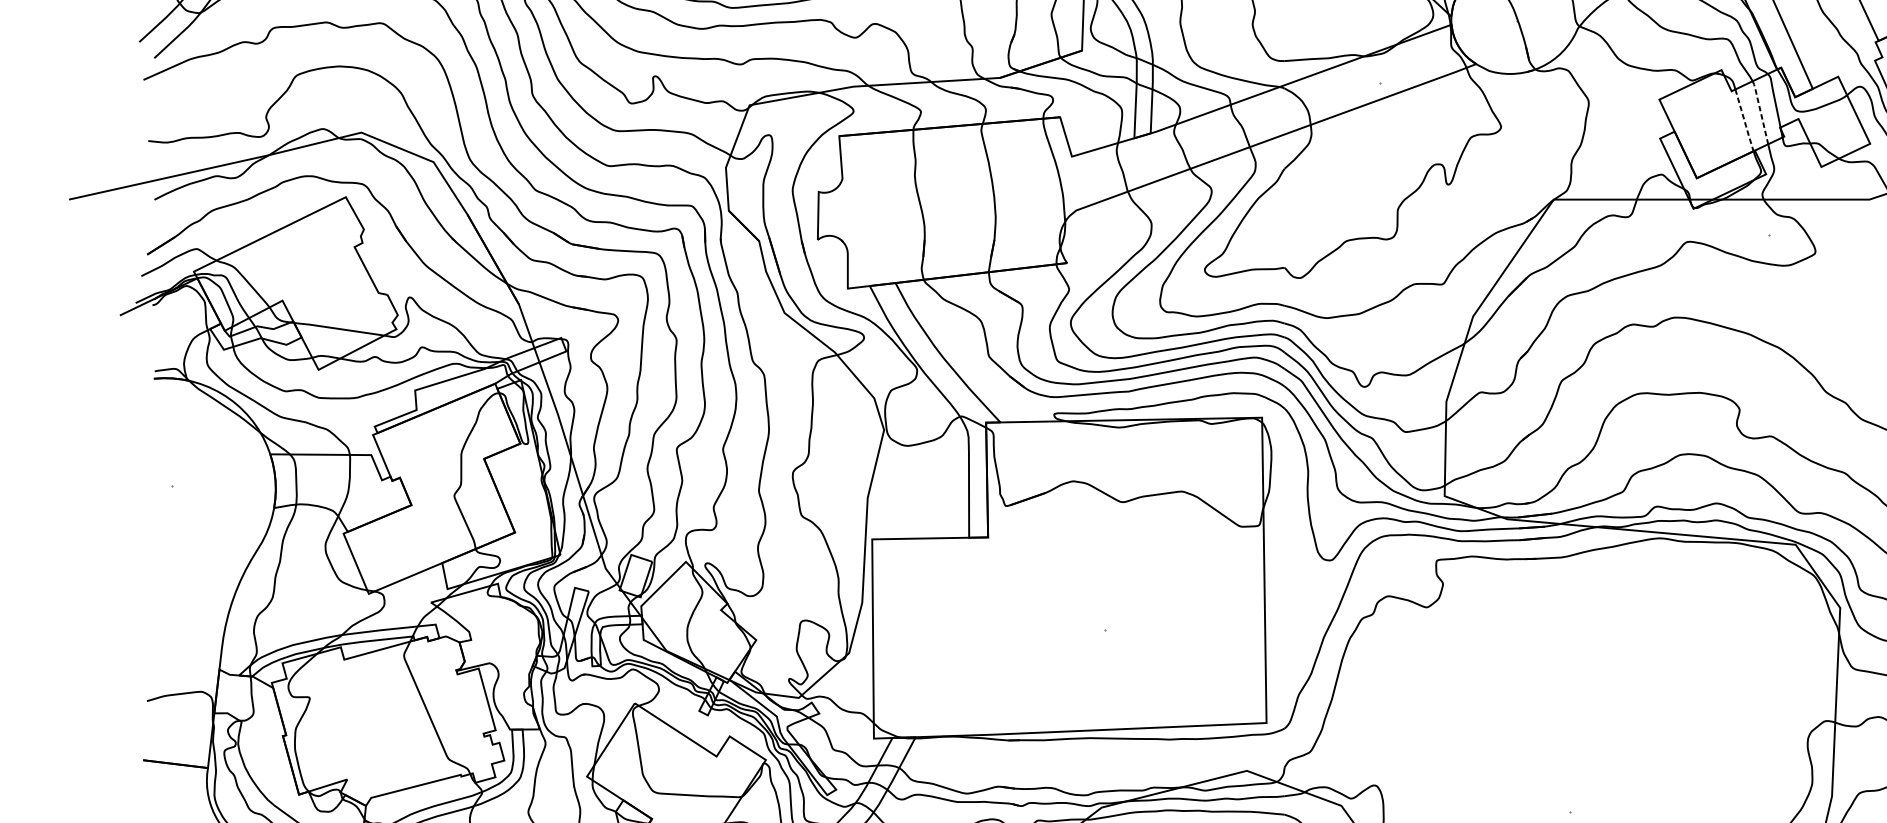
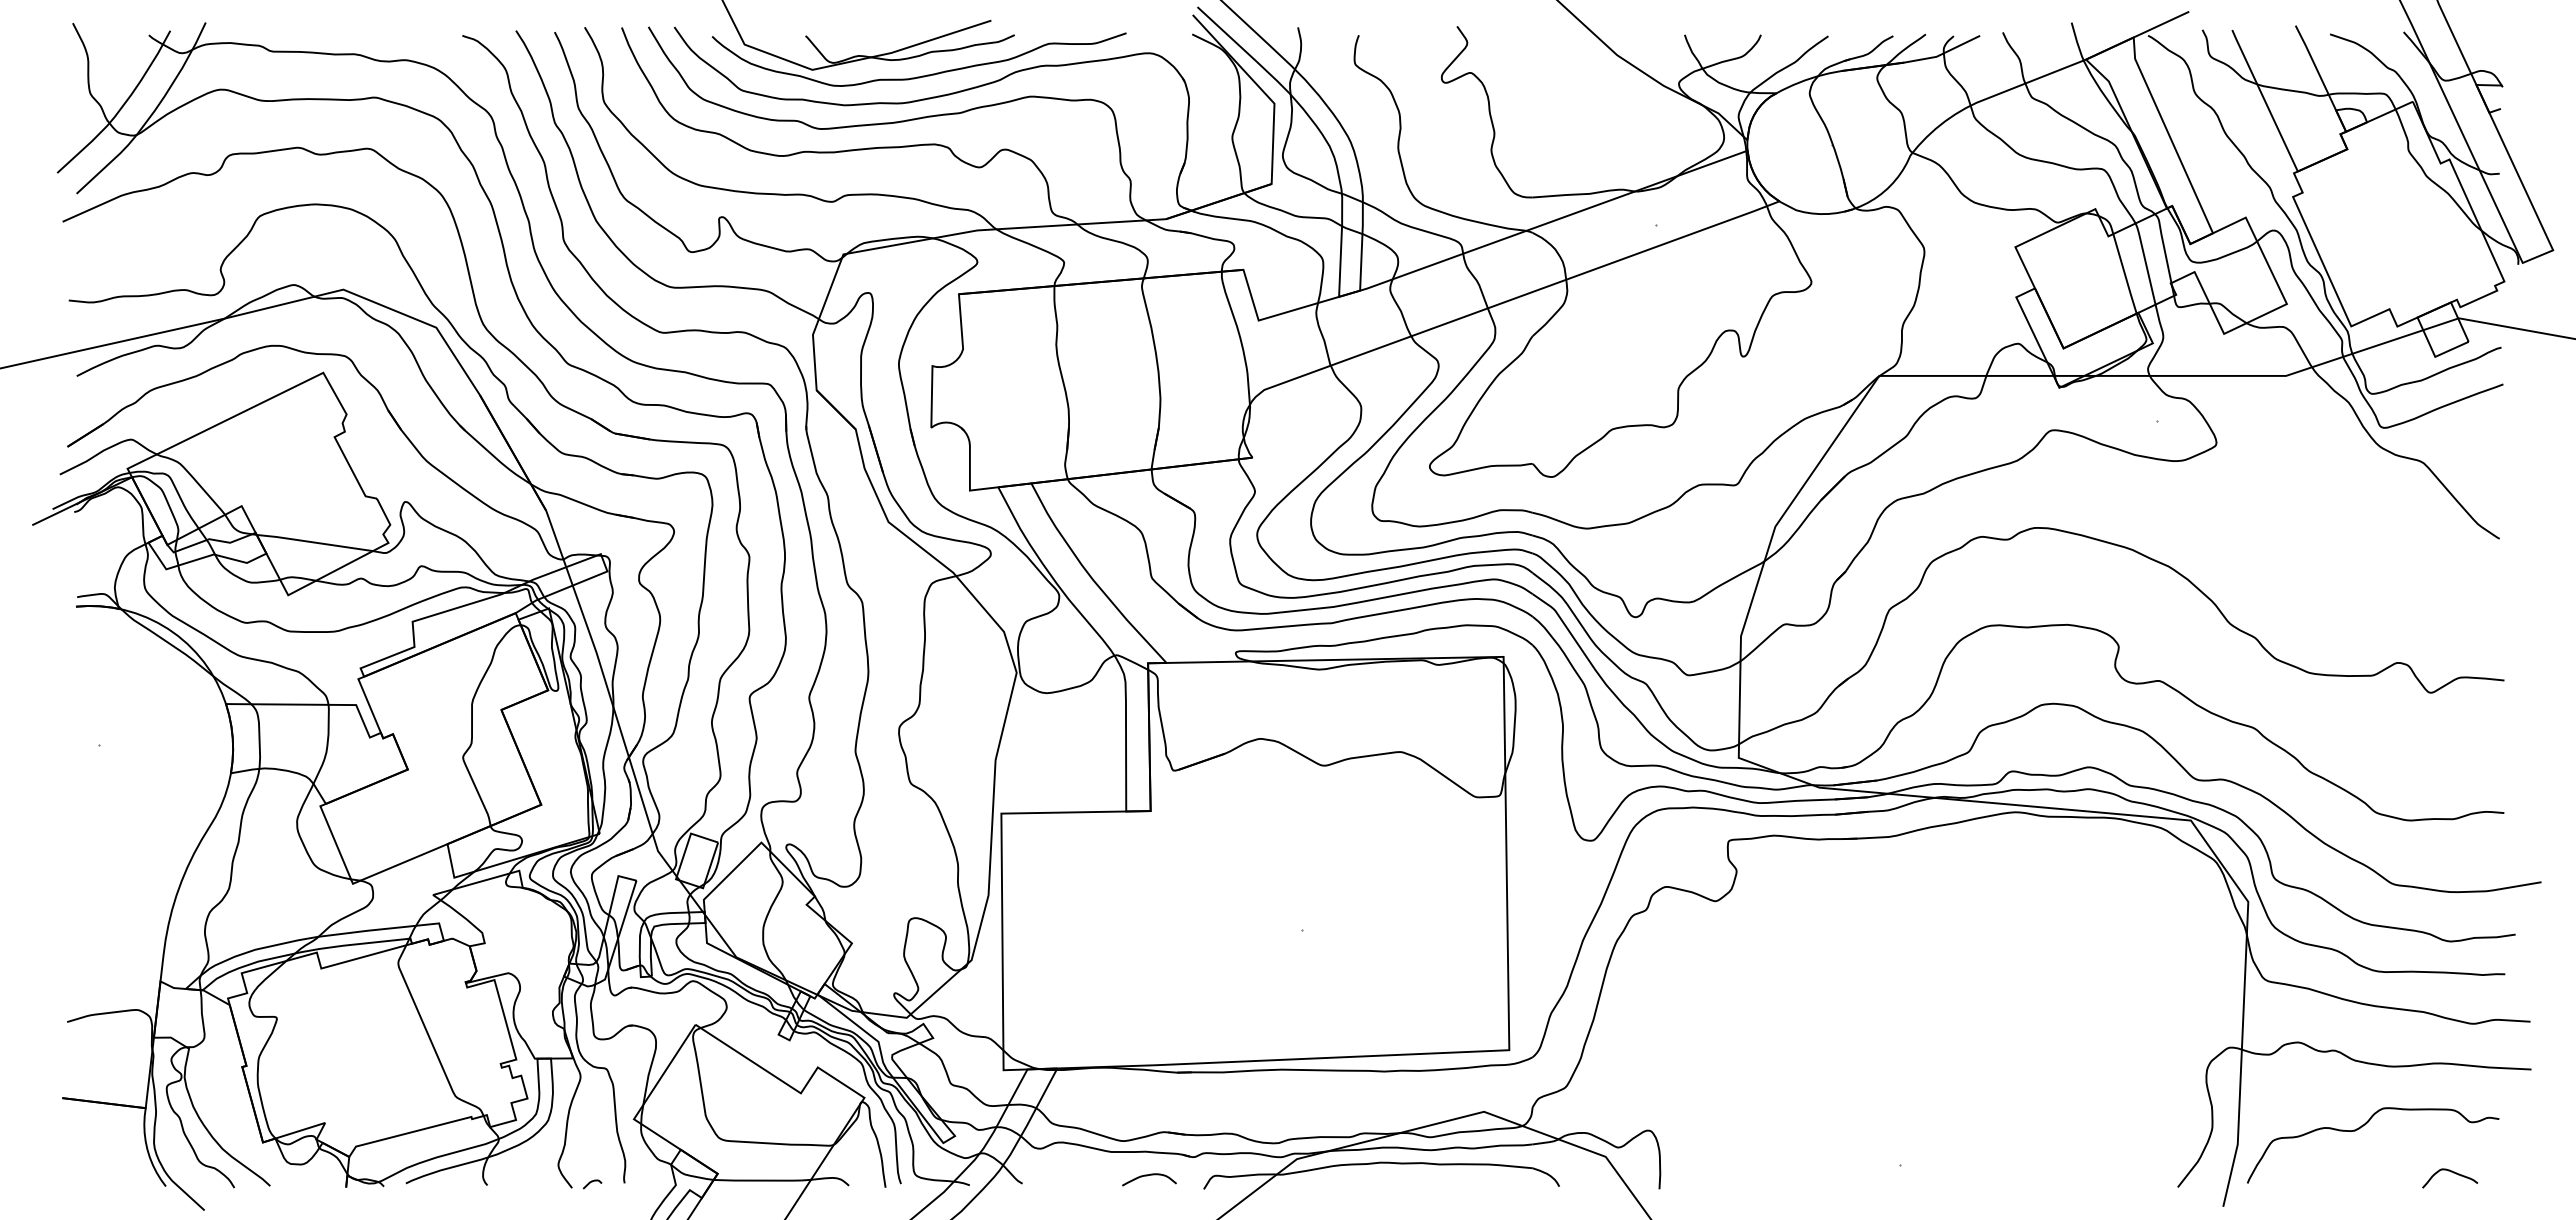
line: (1760, 112) -> (2145, 263), dashed -> solid
line: (1744, 120) -> (2125, 274), dashed -> solid

